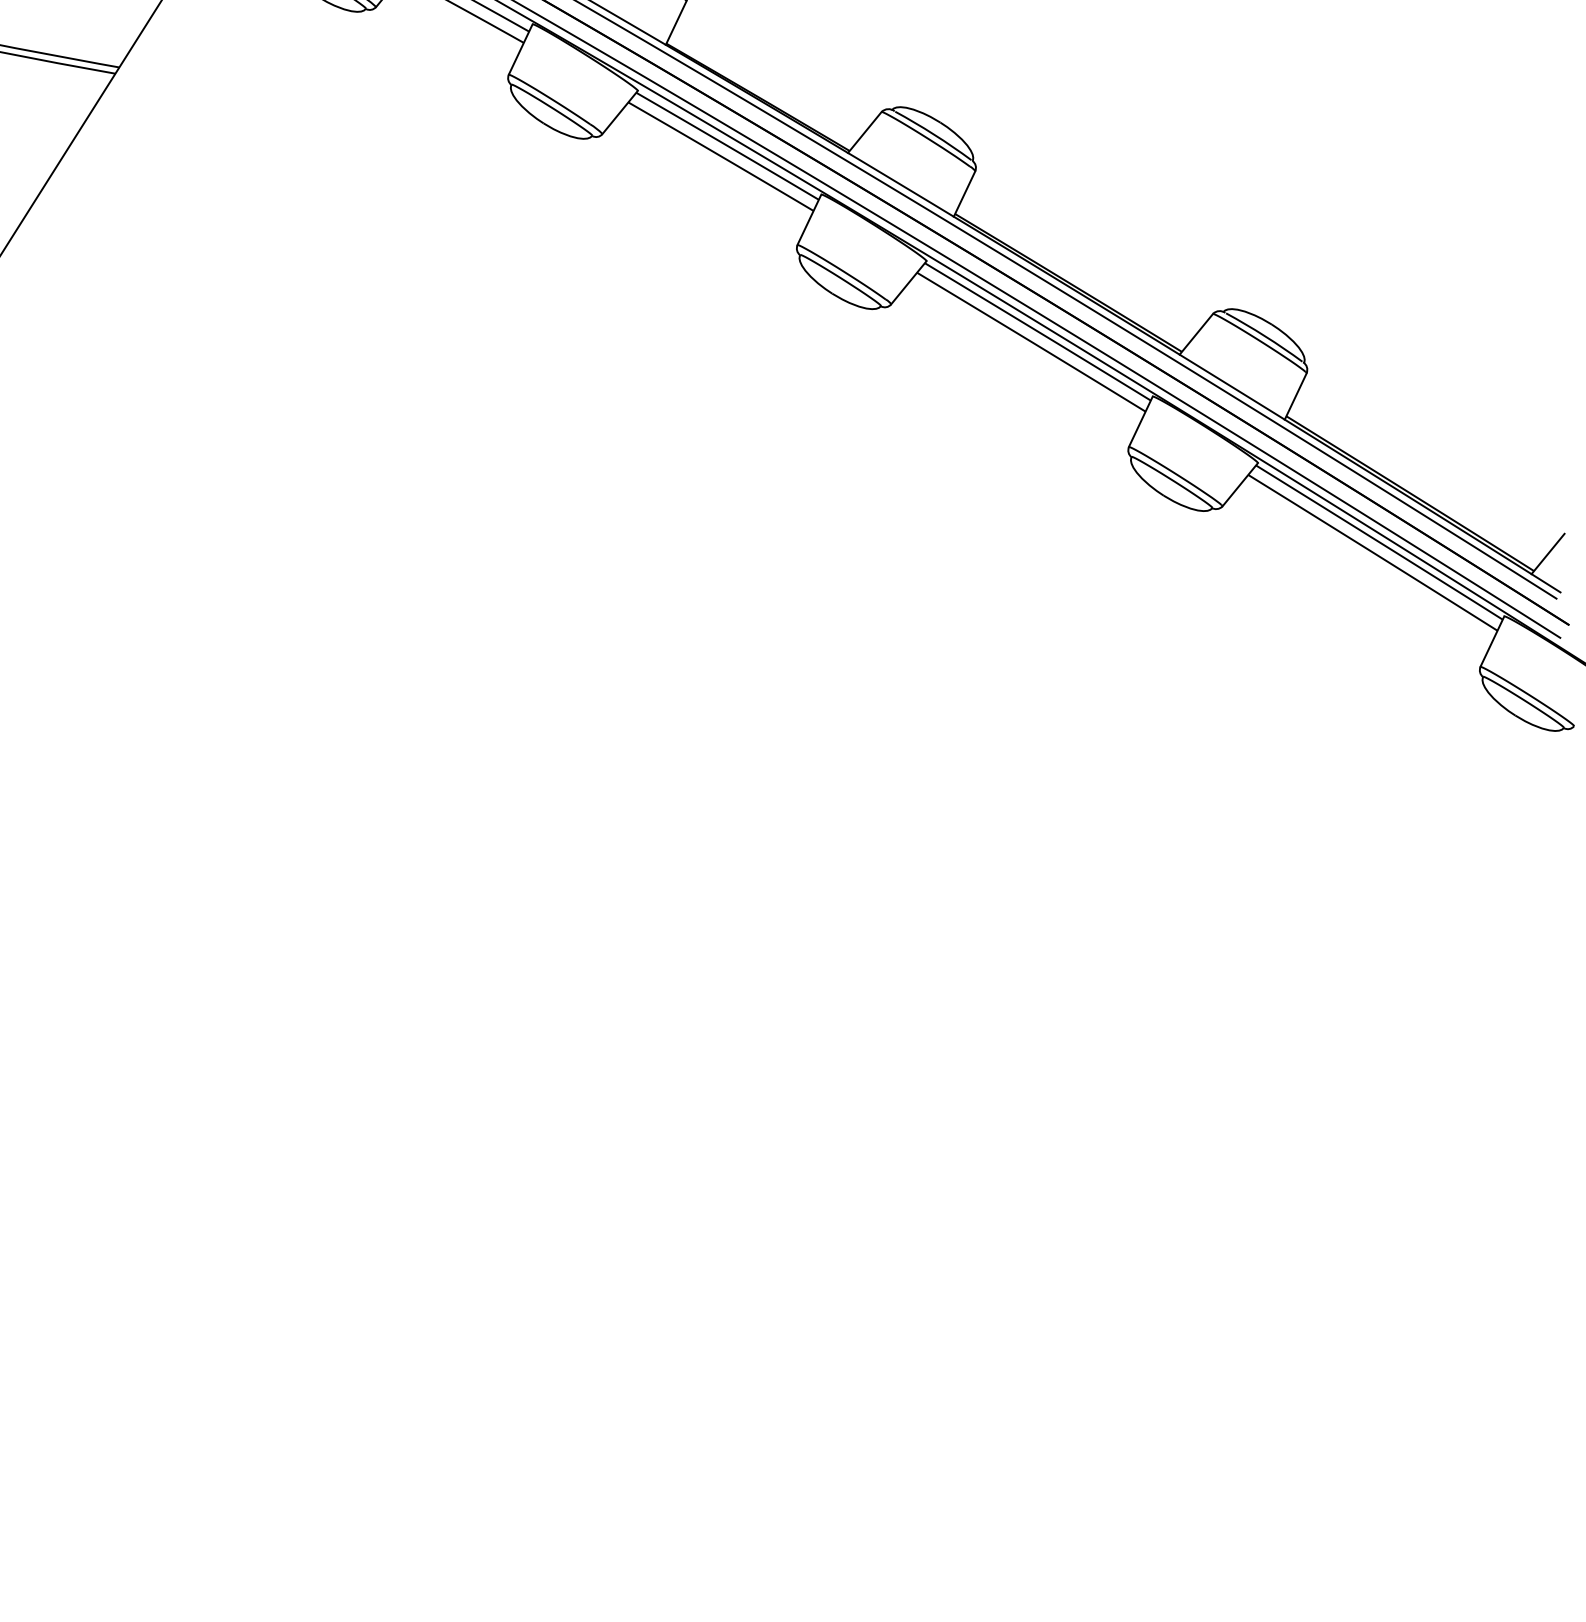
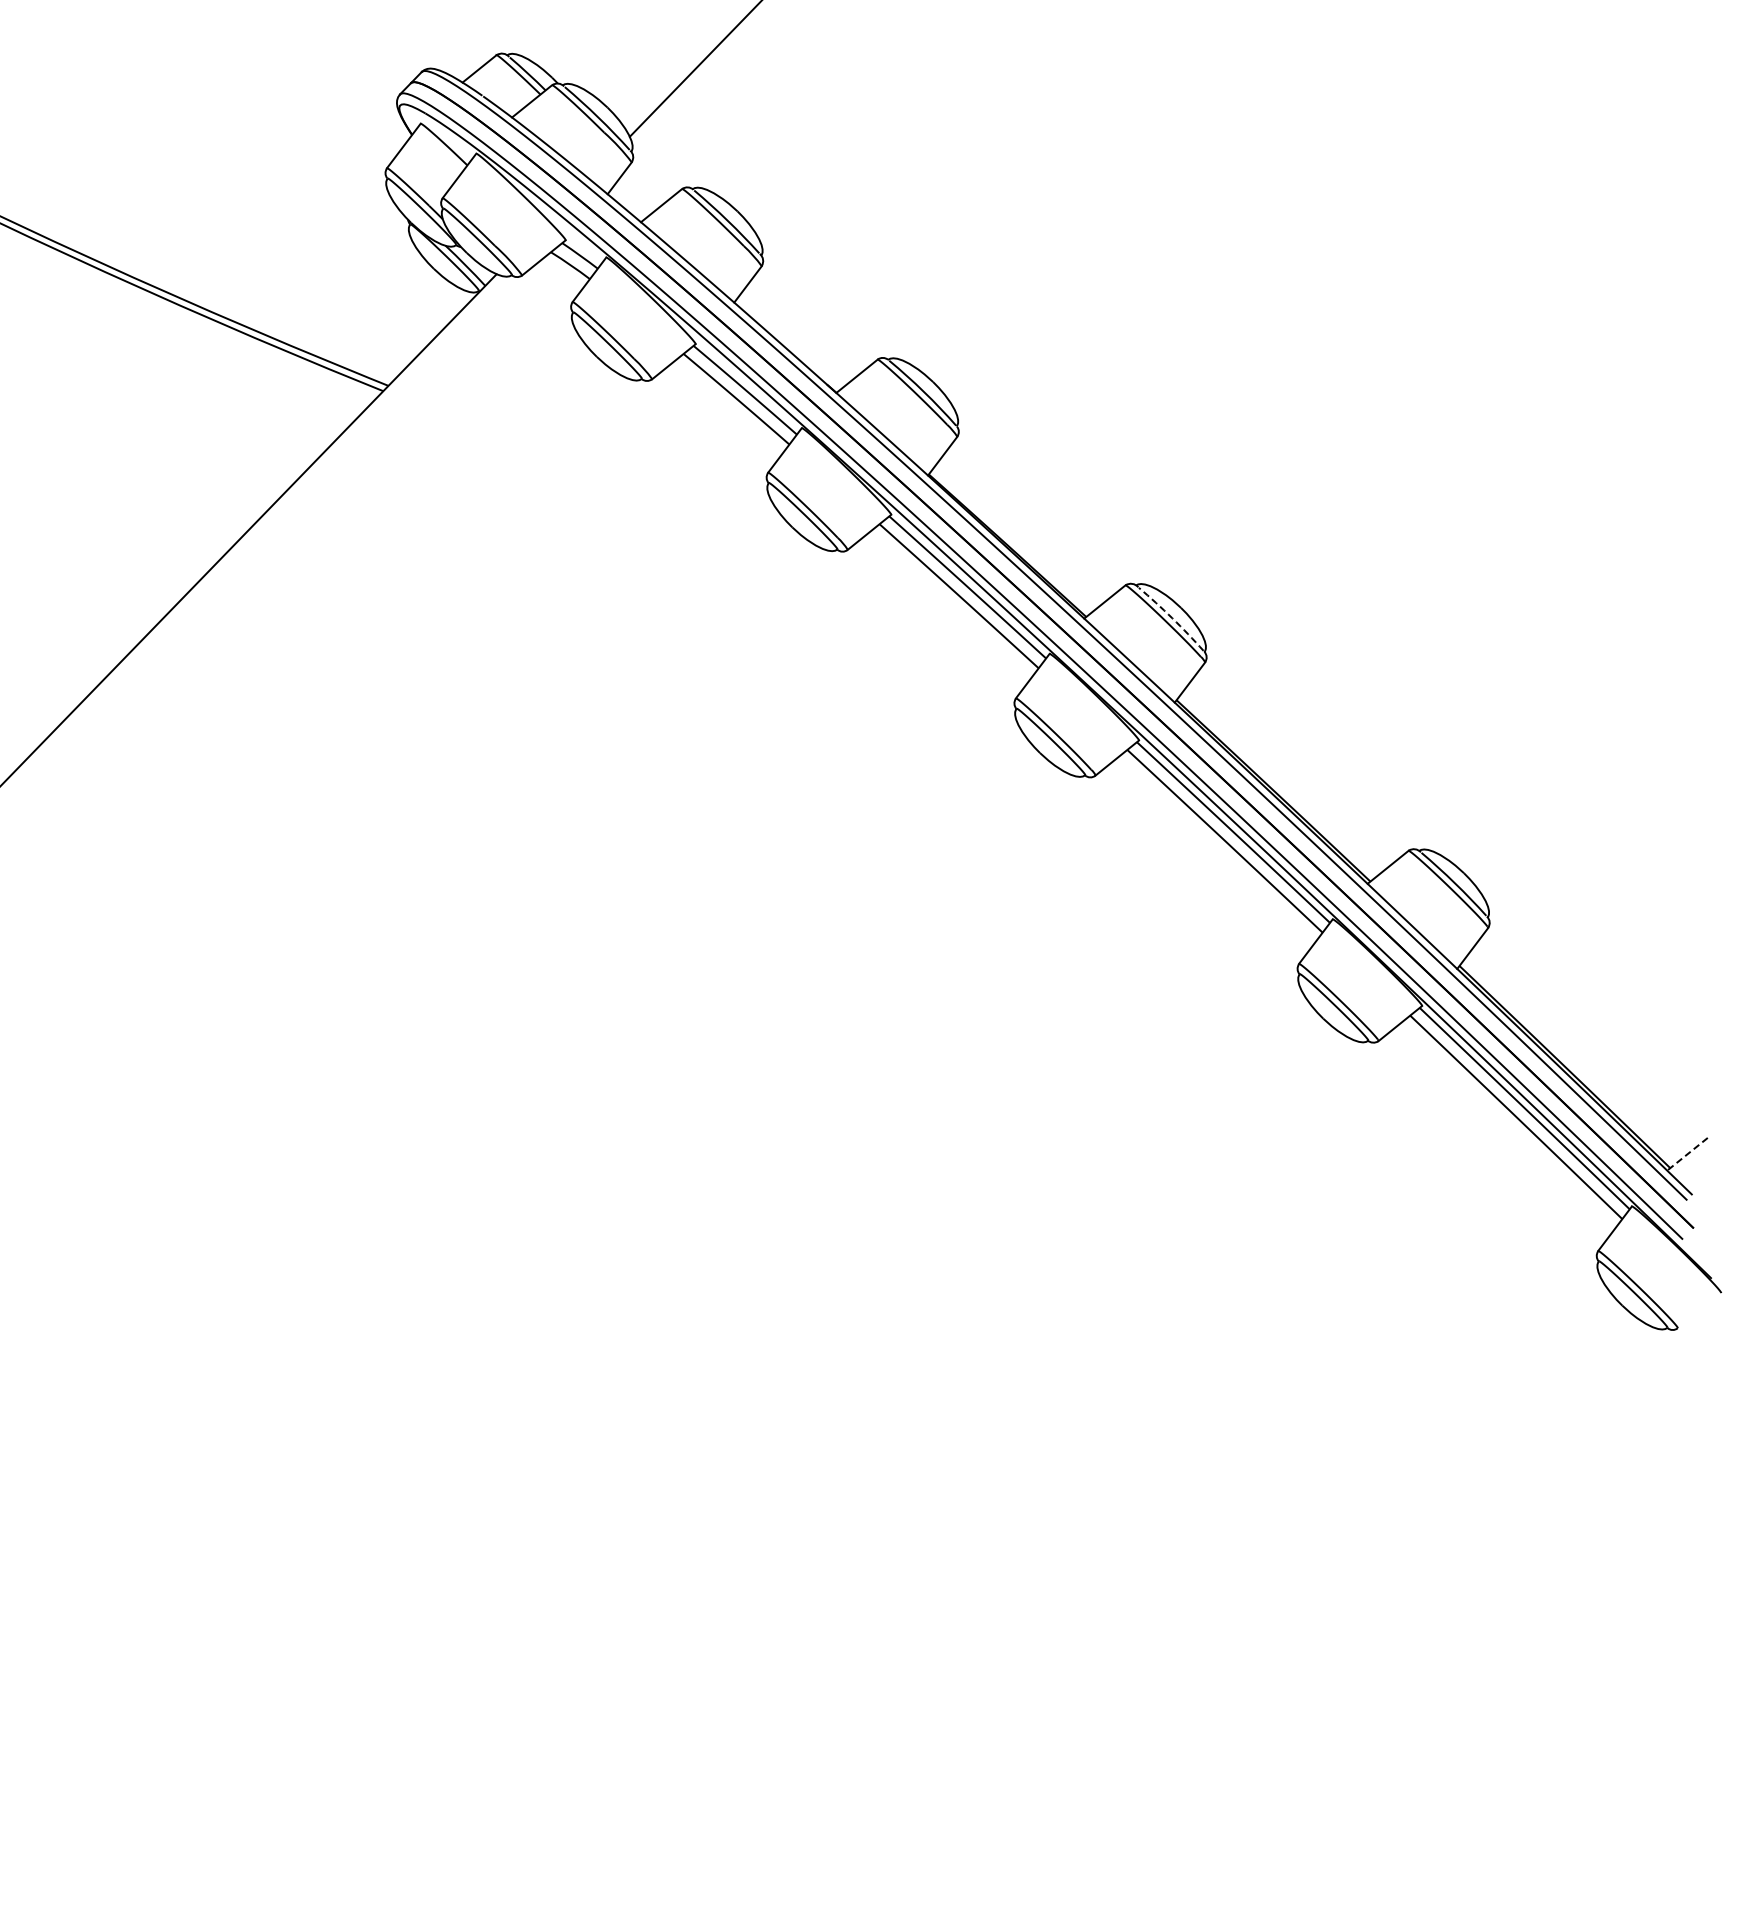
arc: (934, 134) -> (1172, 618), solid -> dashed
line: (1548, 554) -> (1687, 1154), solid -> dashed

